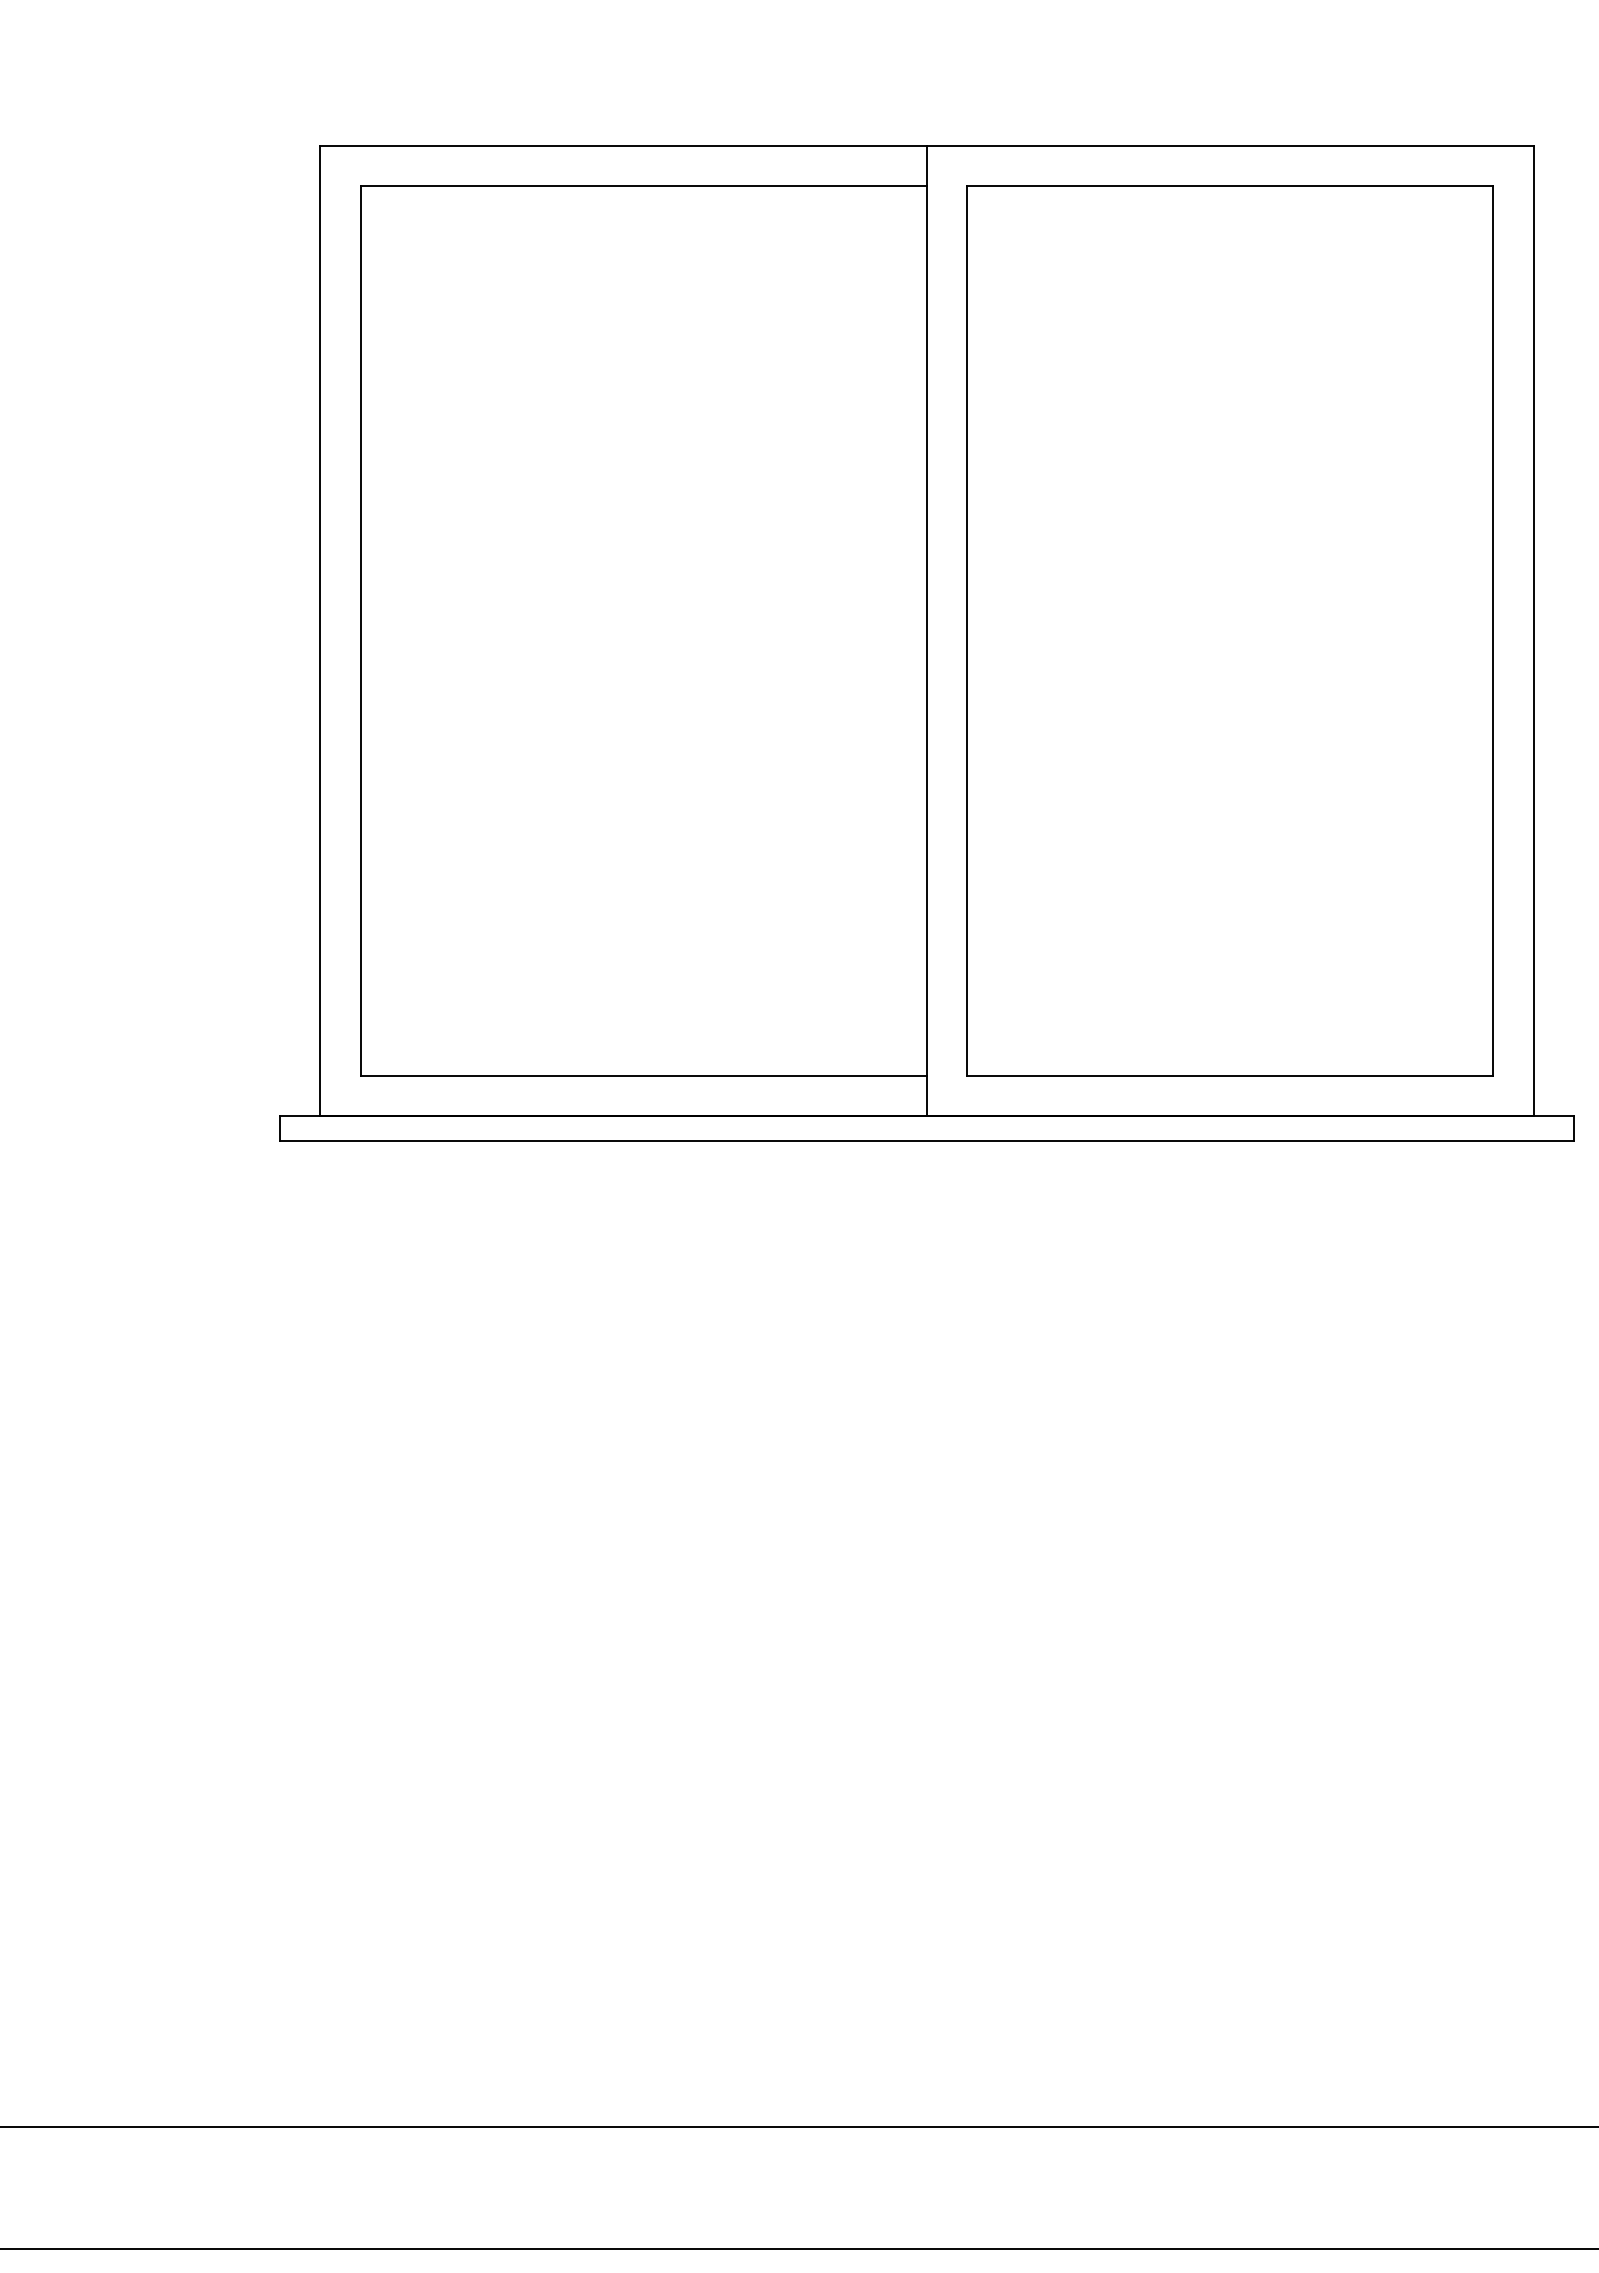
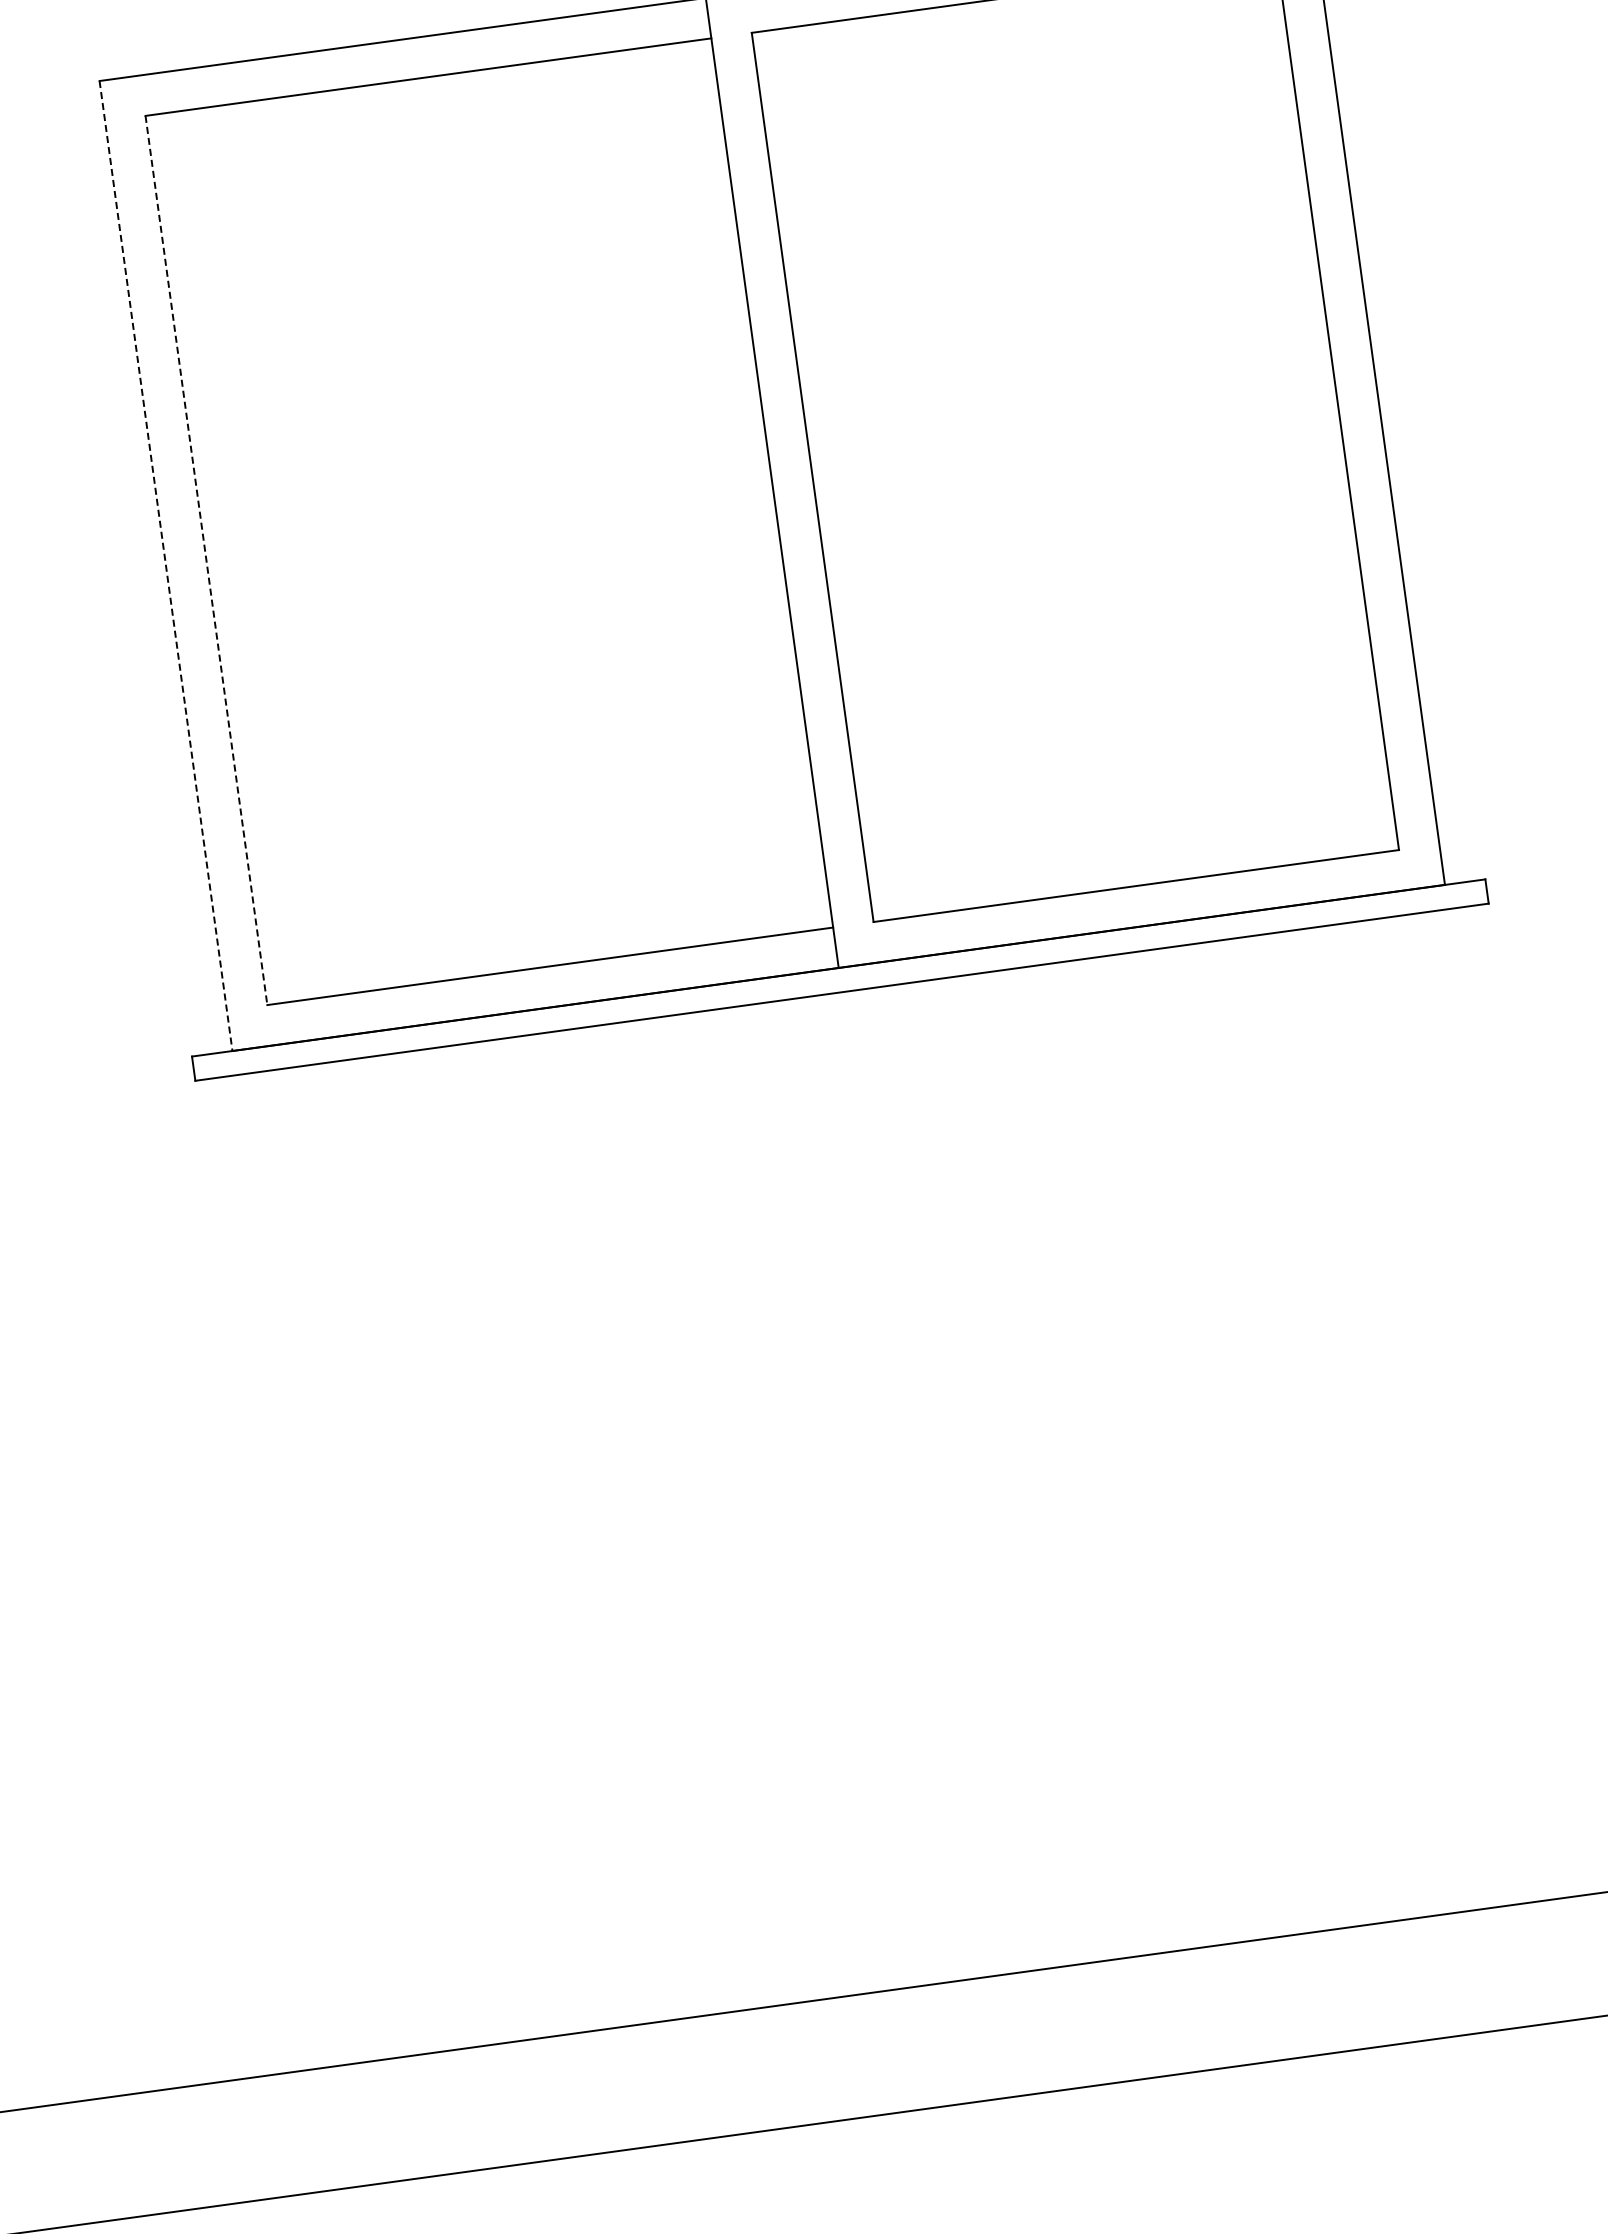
line: (320, 631) -> (166, 566), solid -> dashed
line: (360, 631) -> (206, 561), solid -> dashed

